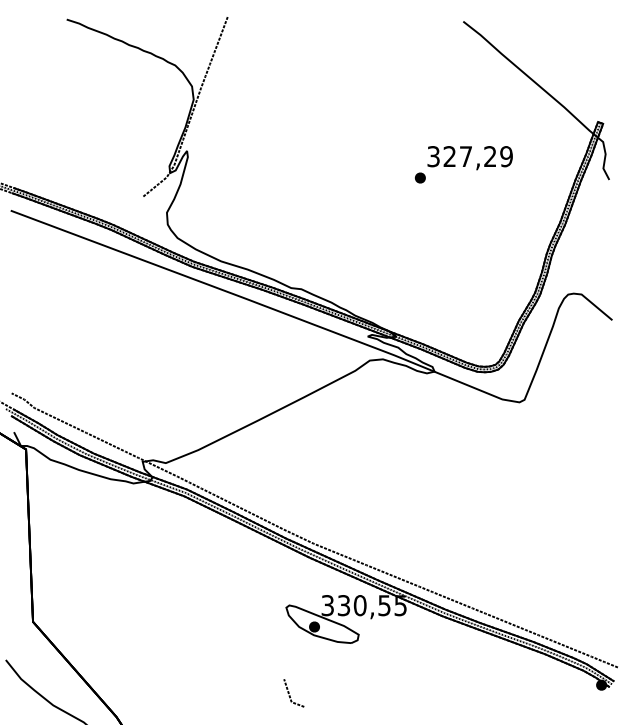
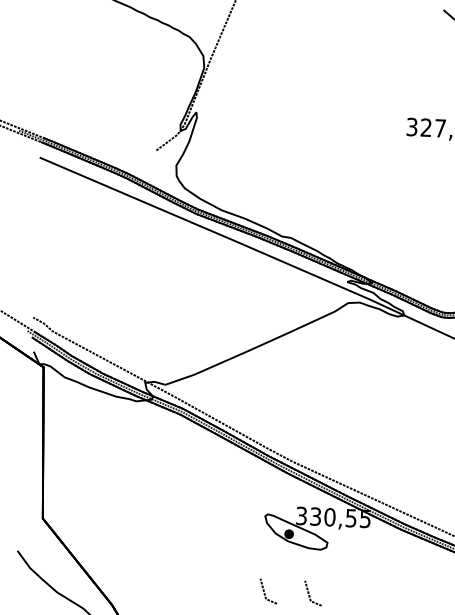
part: (420, 177) -> (399, 144), removed
line: (341, 695) -> (310, 595), added

